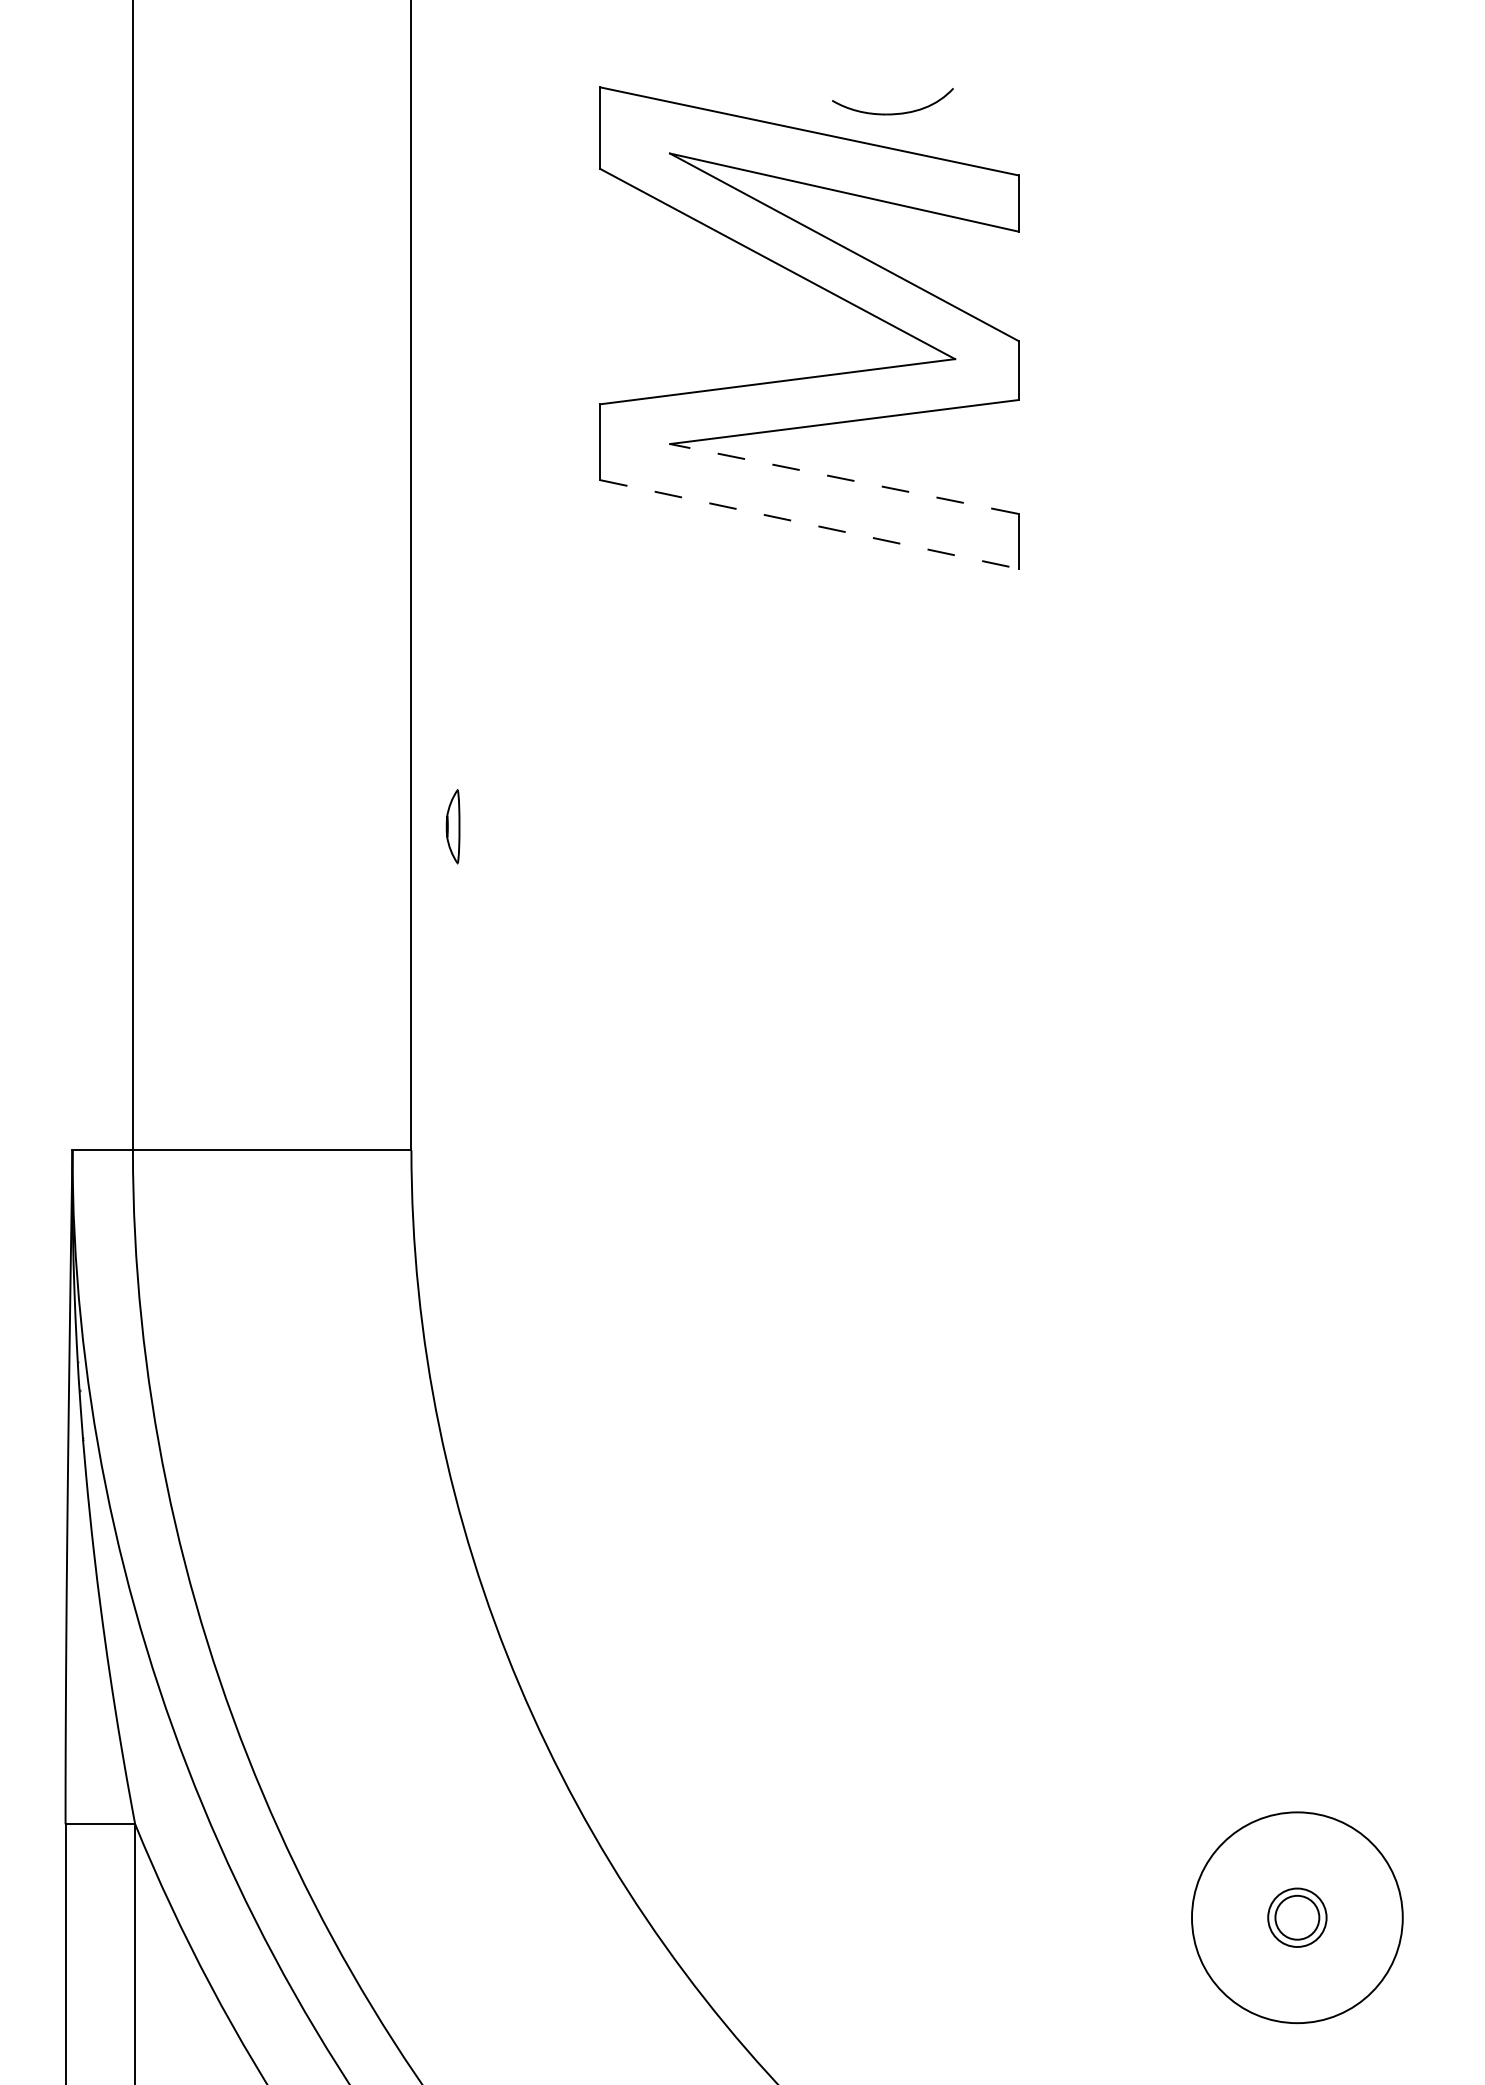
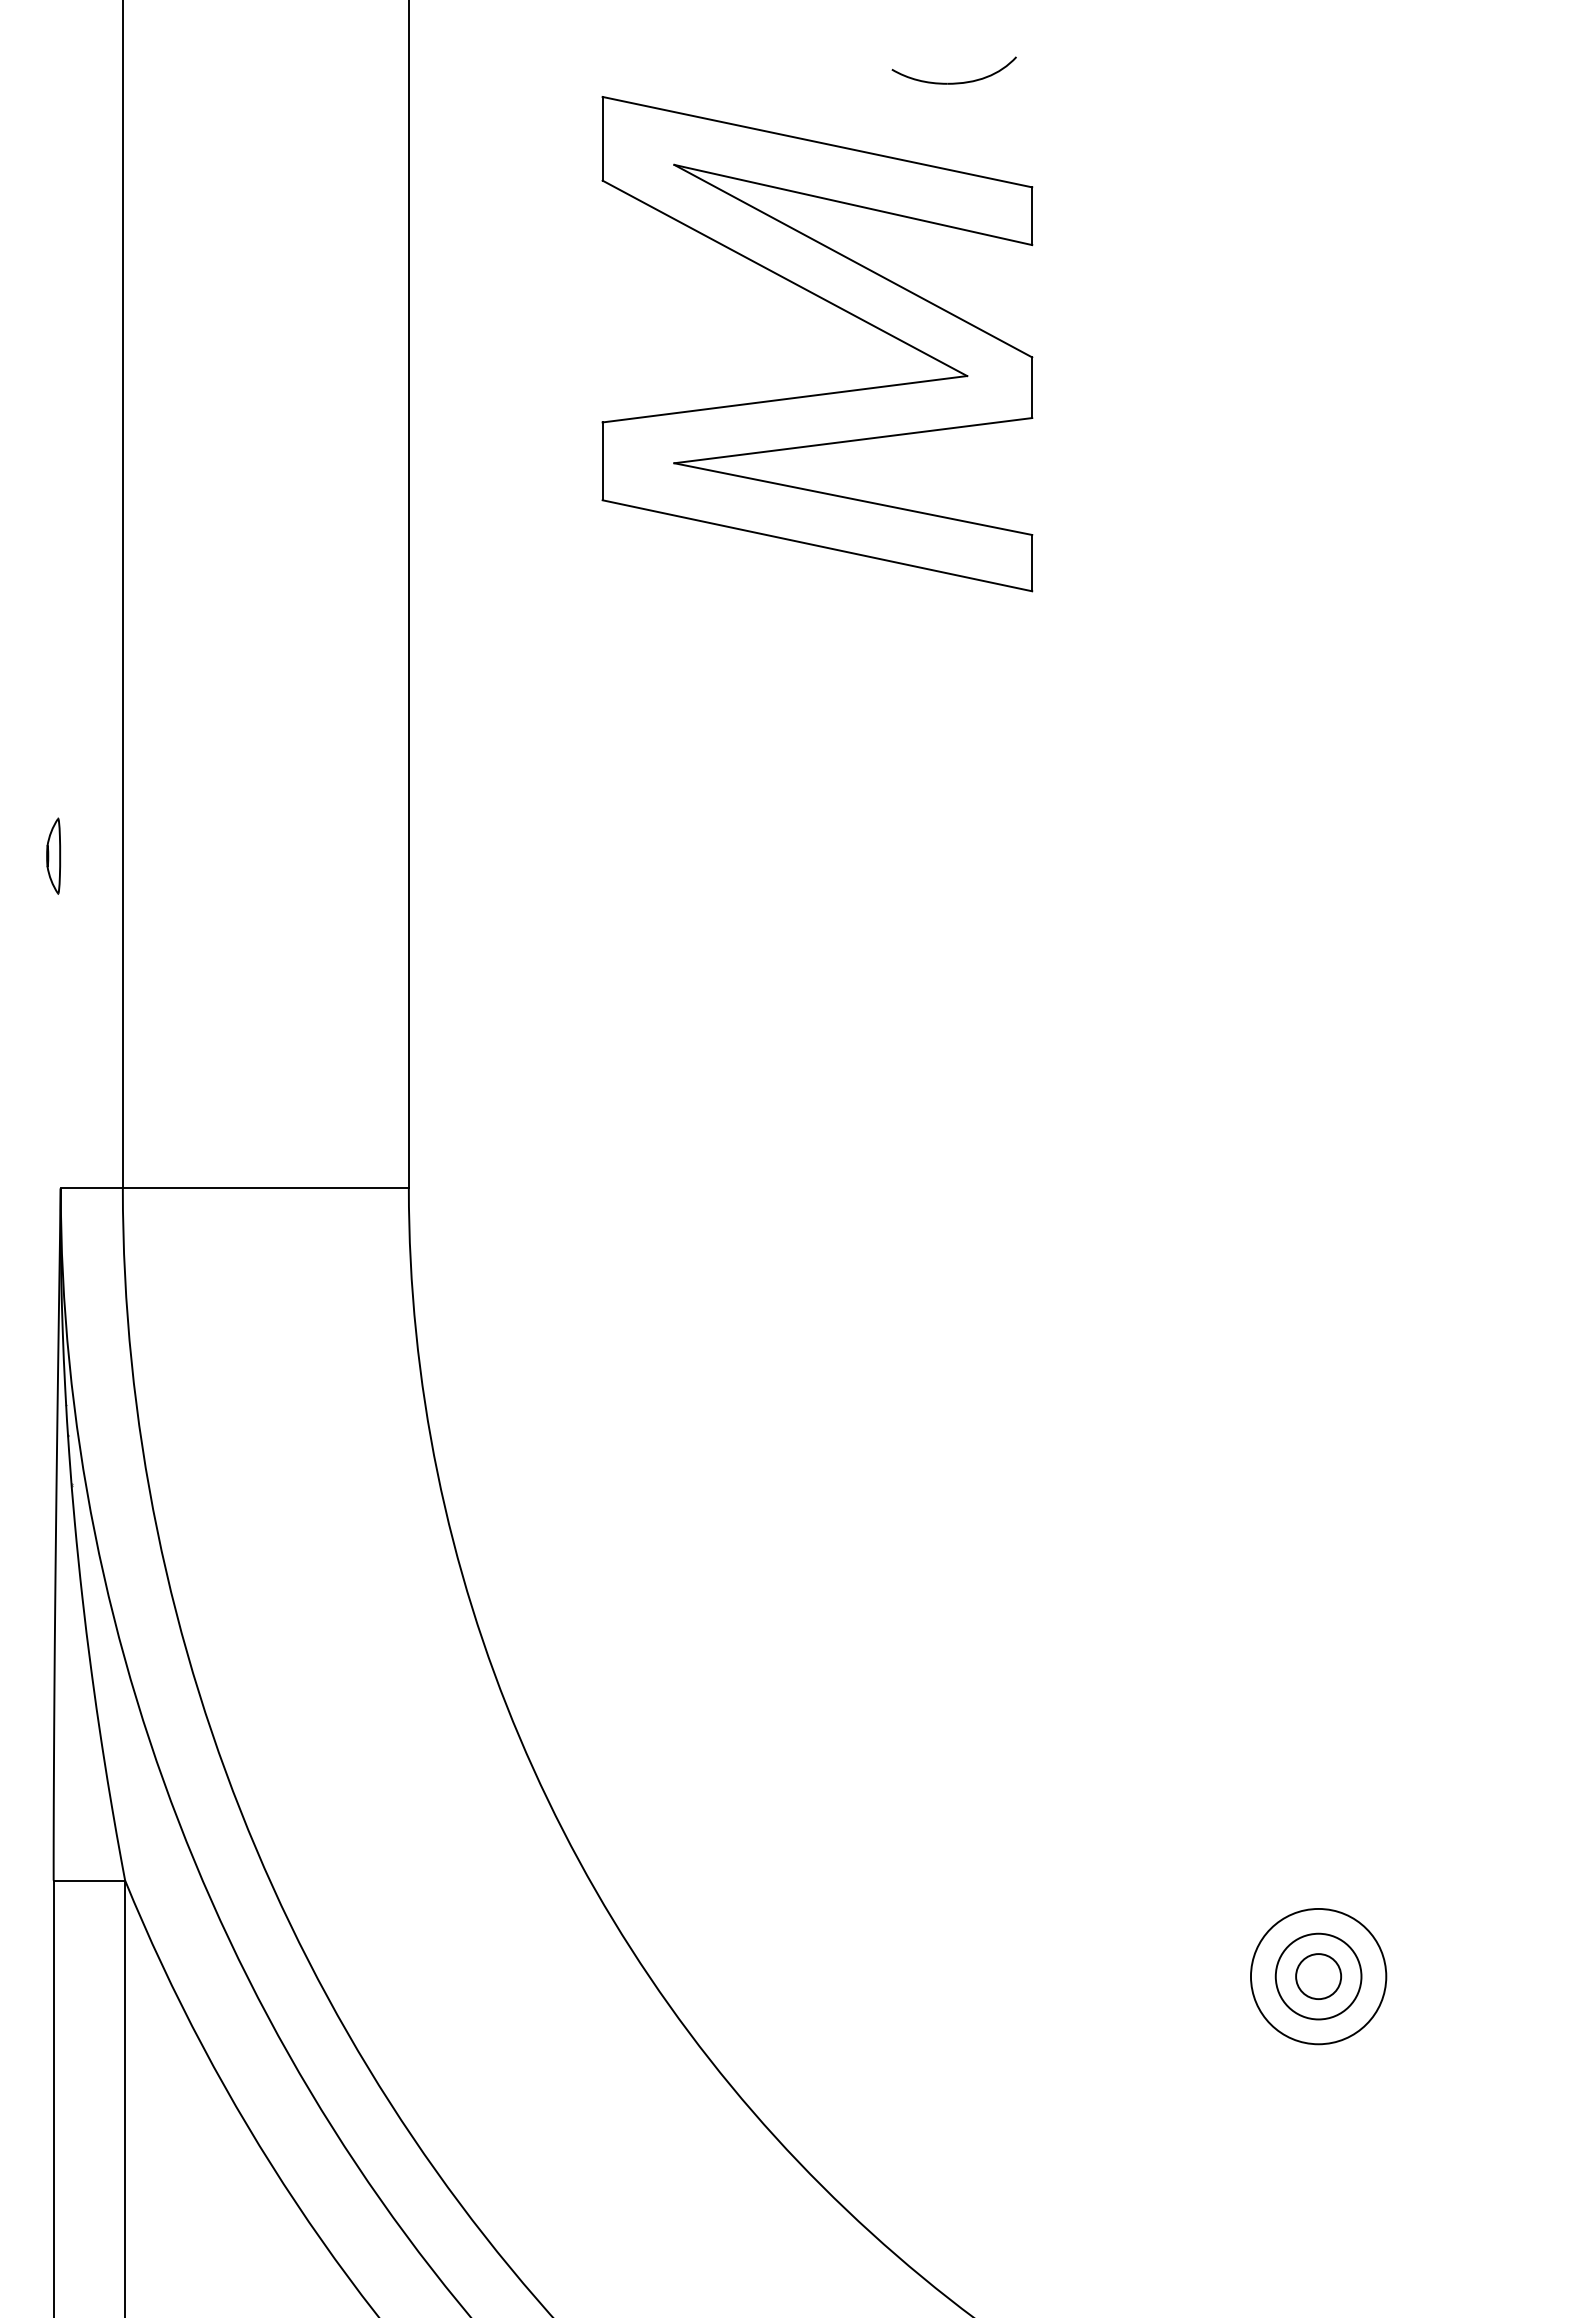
part: (892, 113) -> (953, 82), moved
line: (843, 479) -> (852, 499), dashed -> solid
line: (809, 524) -> (817, 545), dashed -> solid
part: (452, 826) -> (53, 855), moved
circle: (1297, 1917) -> (1318, 1976), size x0.62
circle: (1297, 1917) -> (1318, 1976), size x1.43

